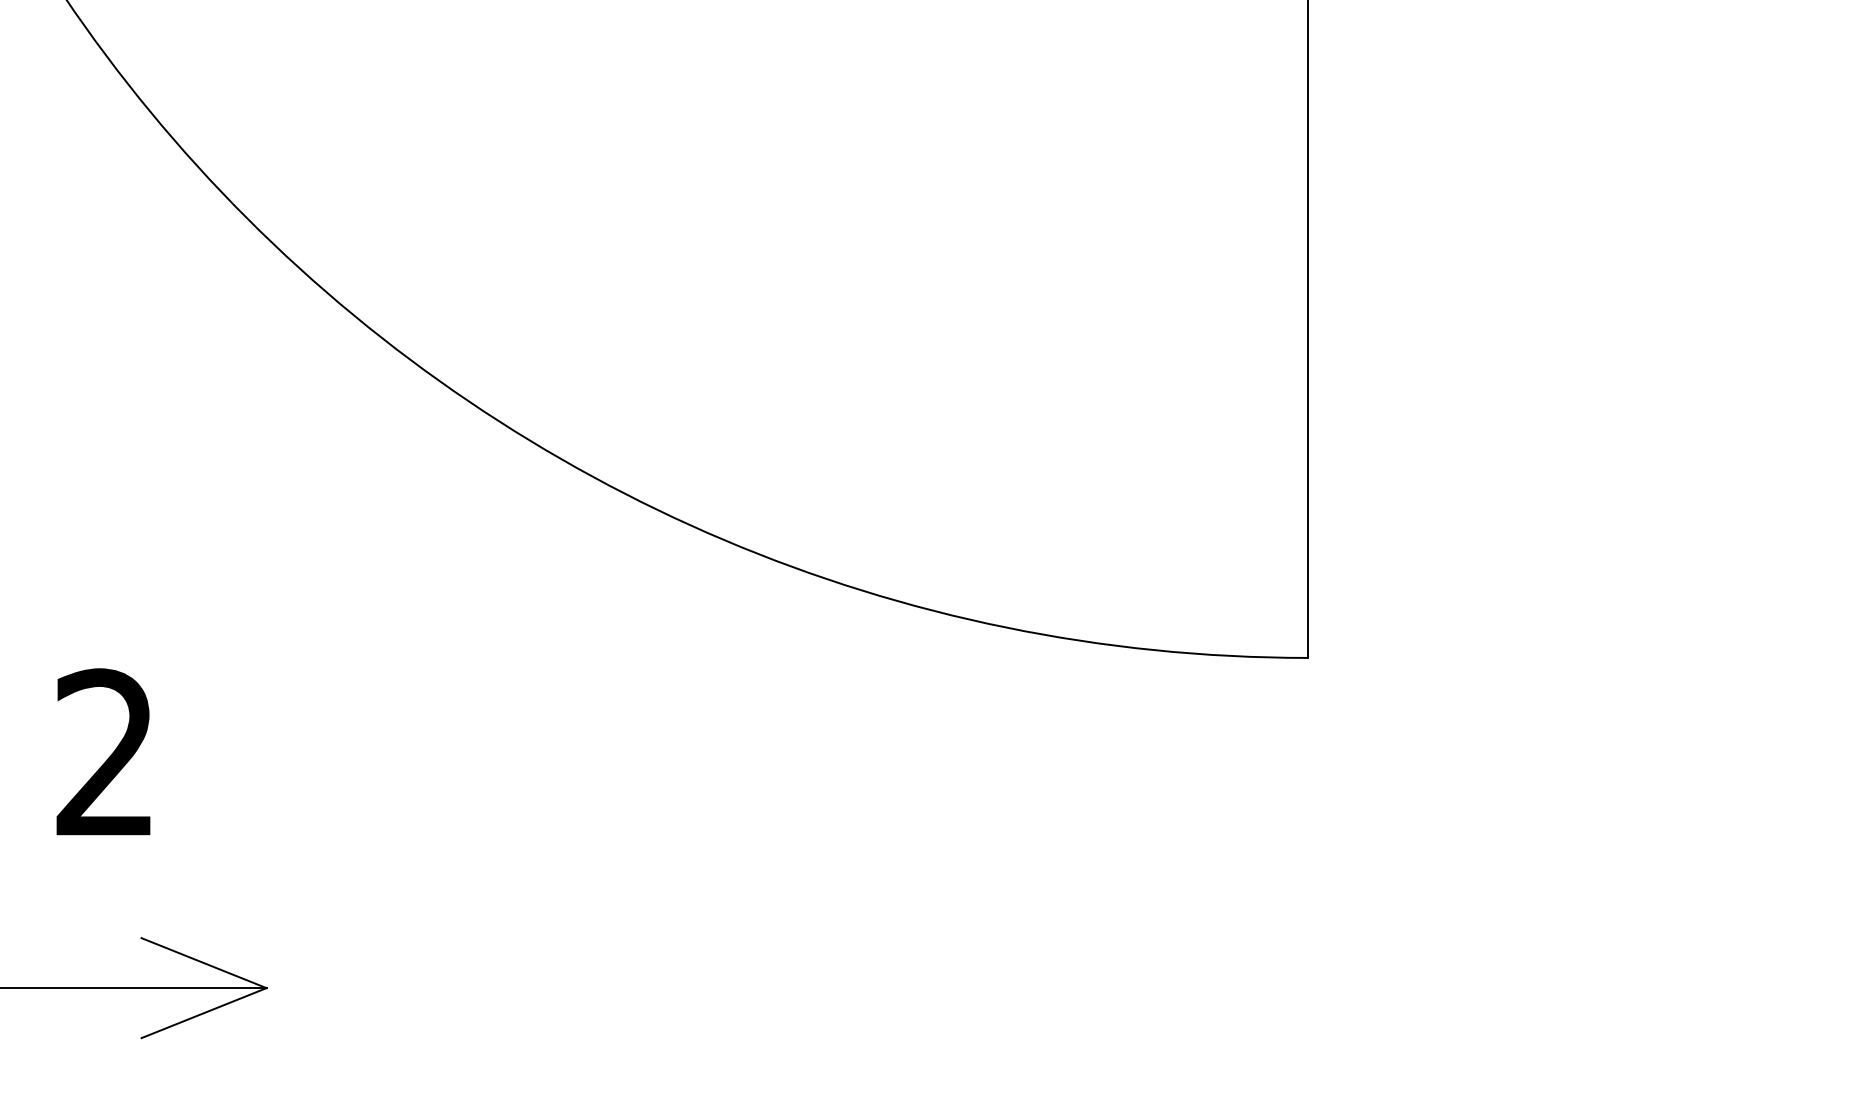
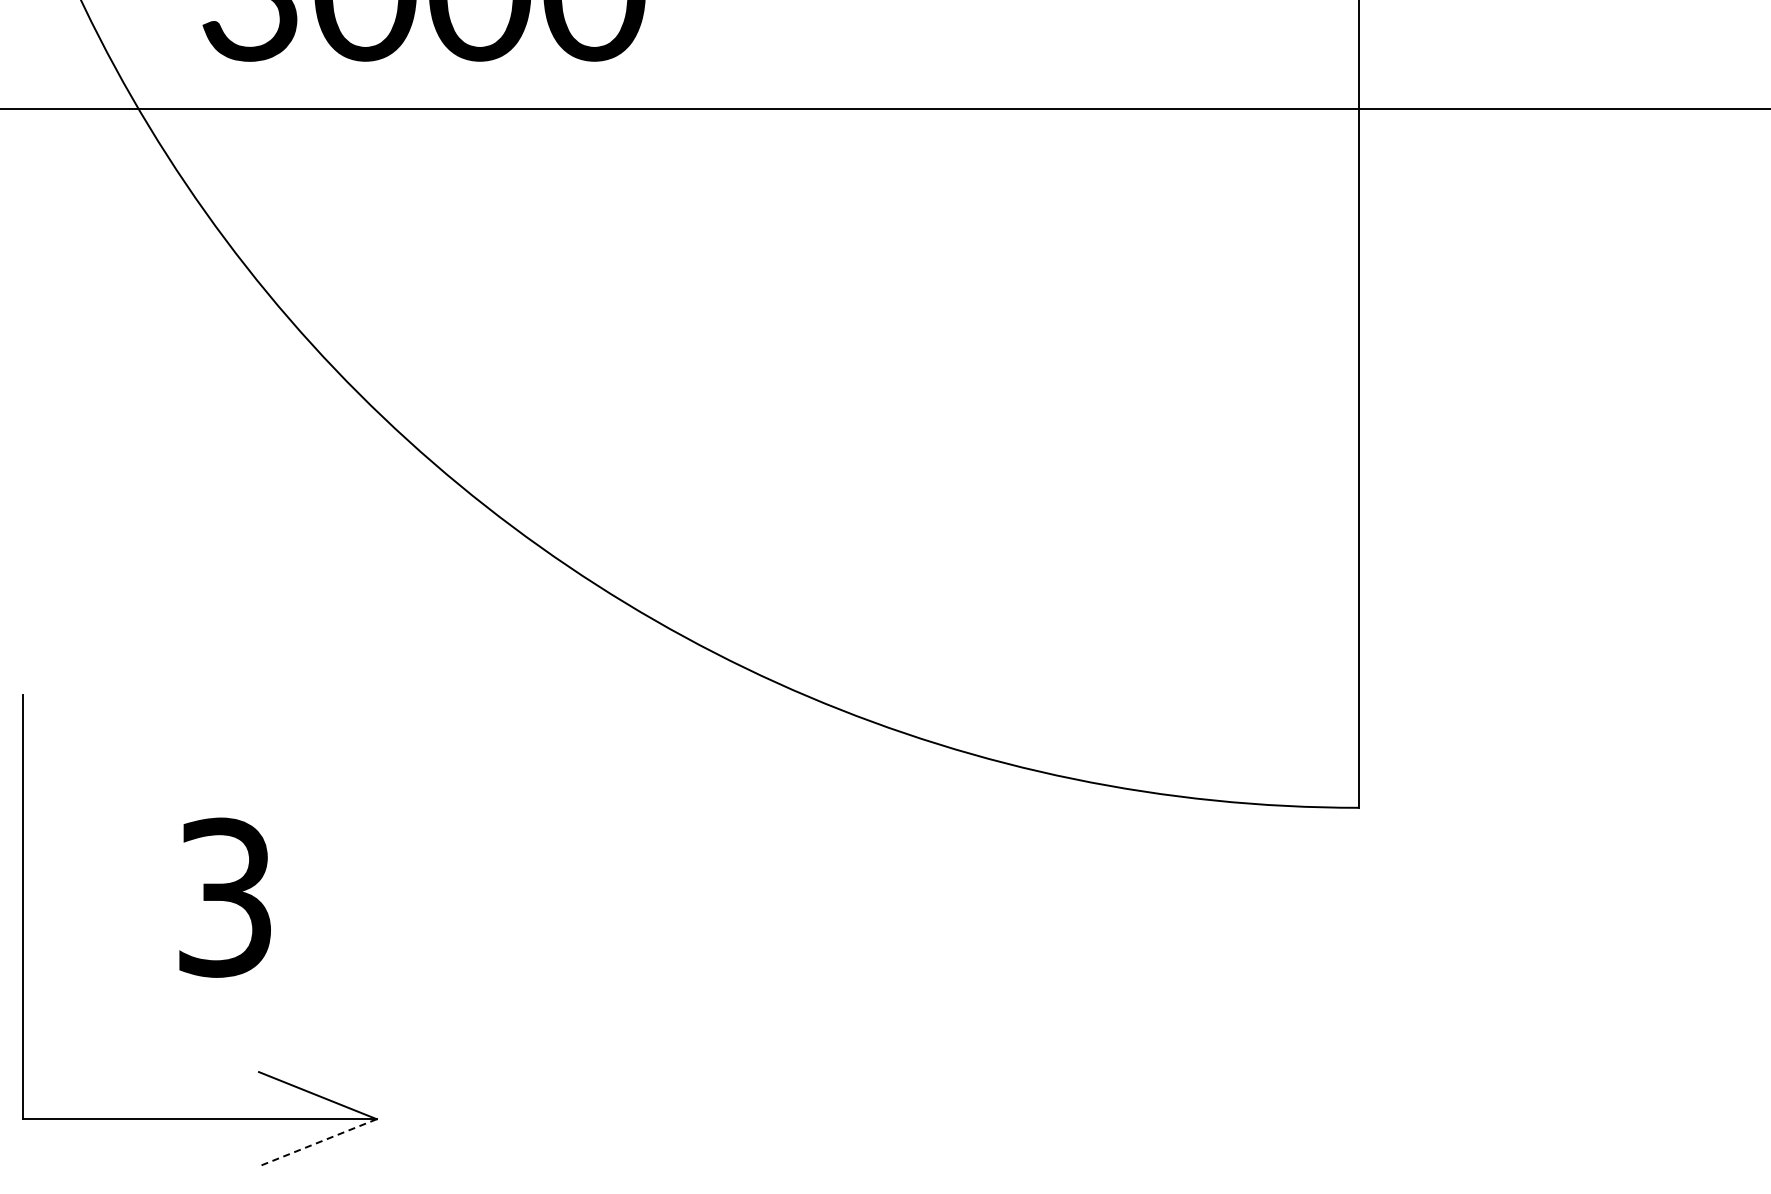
text: (105, 753) -> (224, 897), 2 -> 3
line: (203, 1012) -> (317, 1142), solid -> dashed

